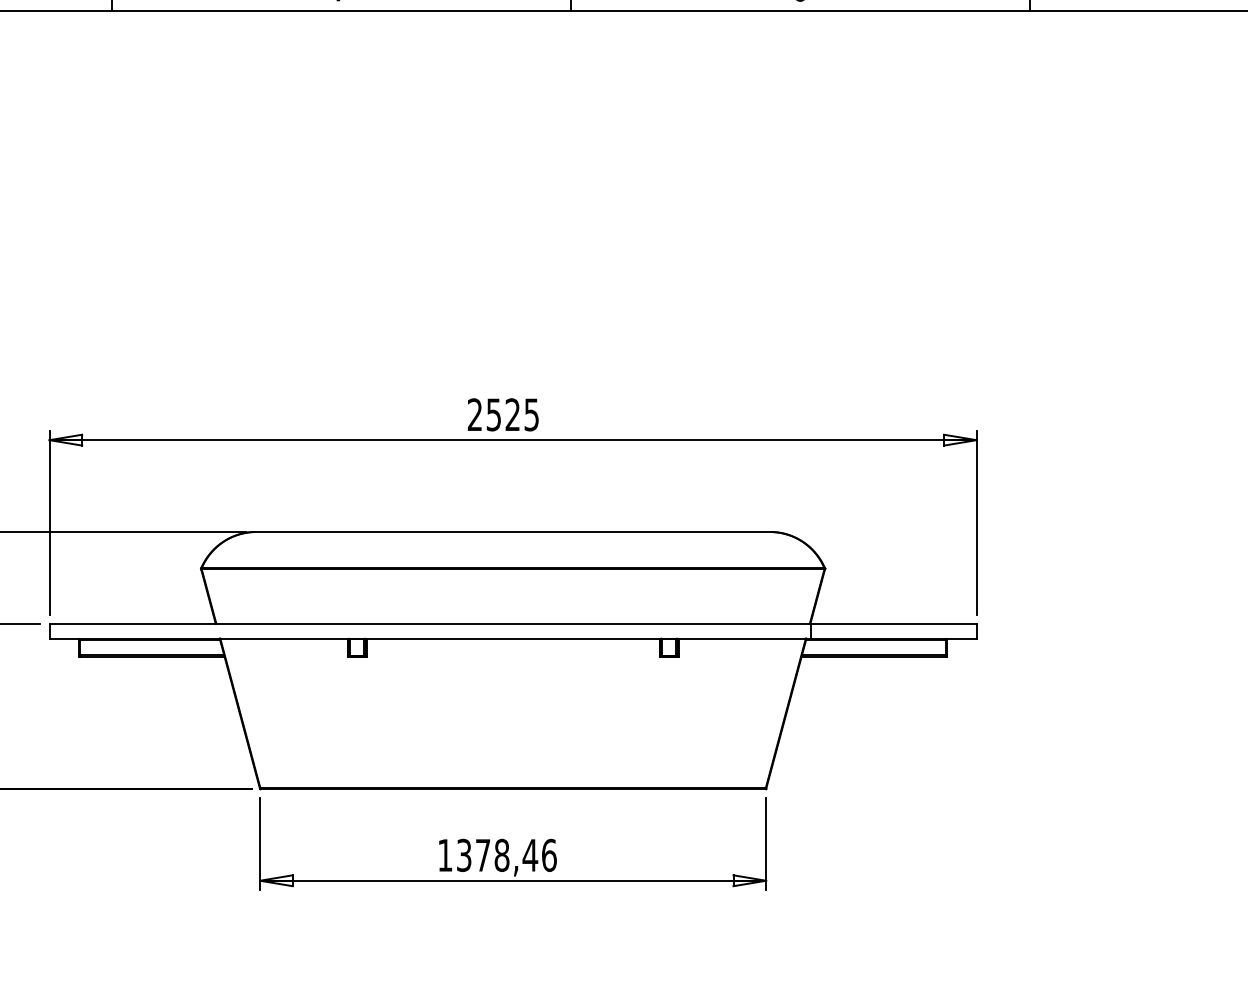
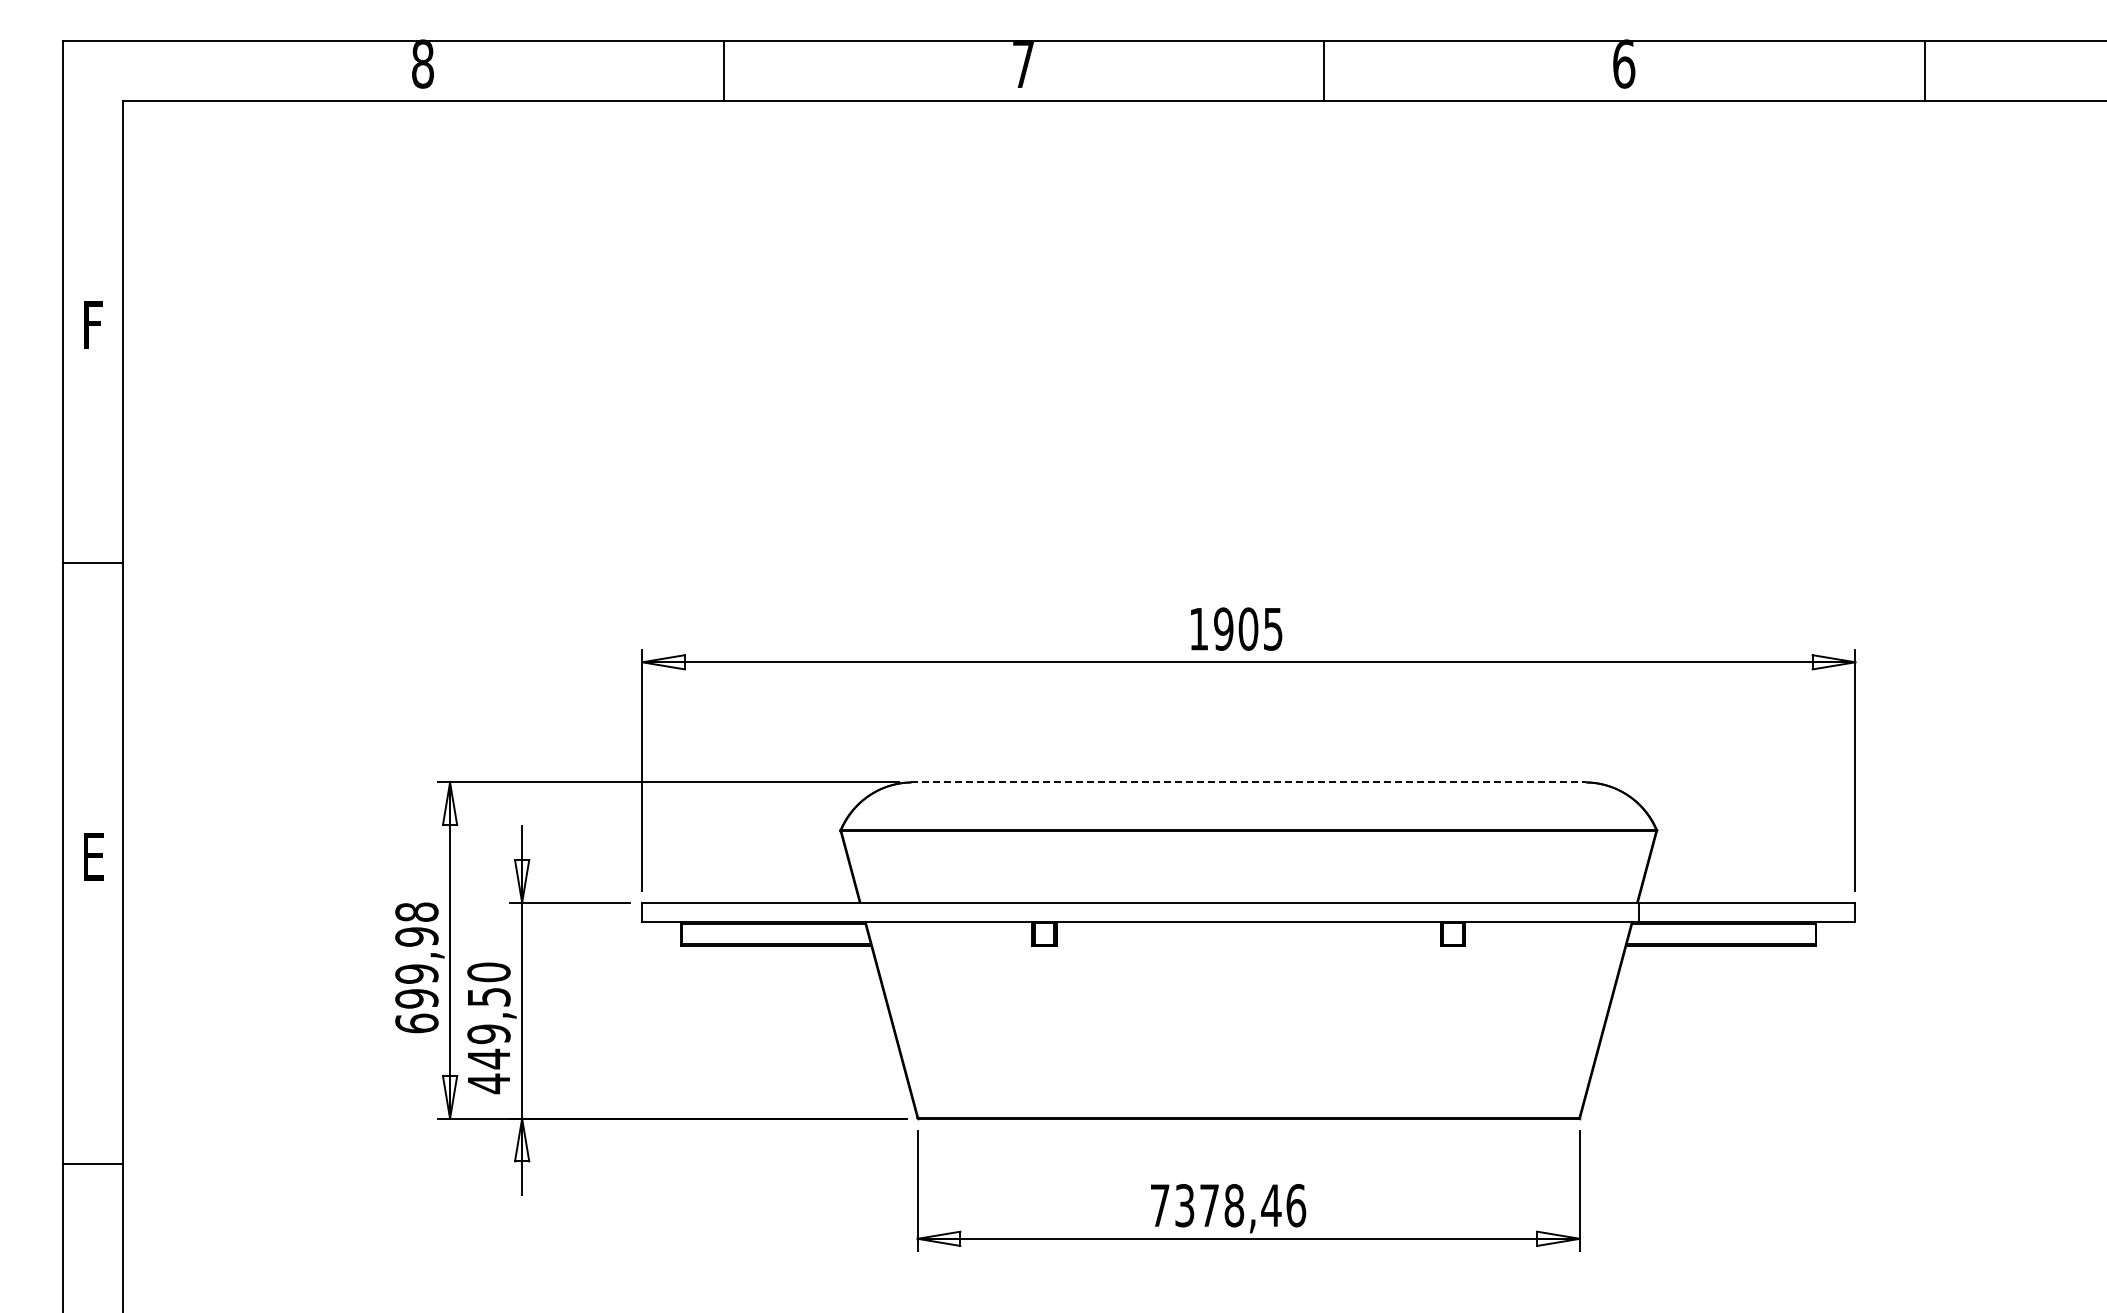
text: (493, 414) -> (1223, 628), 2525 -> 1905
line: (513, 532) -> (1249, 782), solid -> dashed
text: (445, 855) -> (1160, 1205), 1378,46 -> 7378,46

